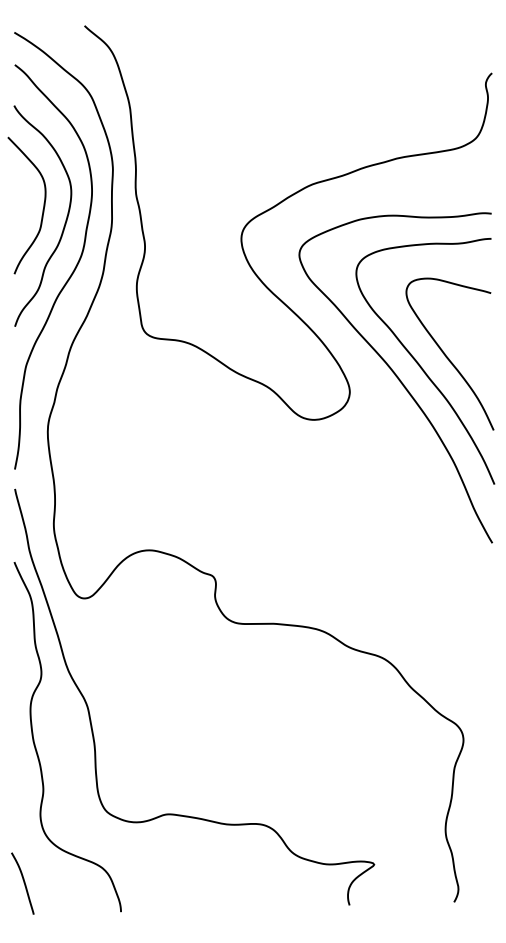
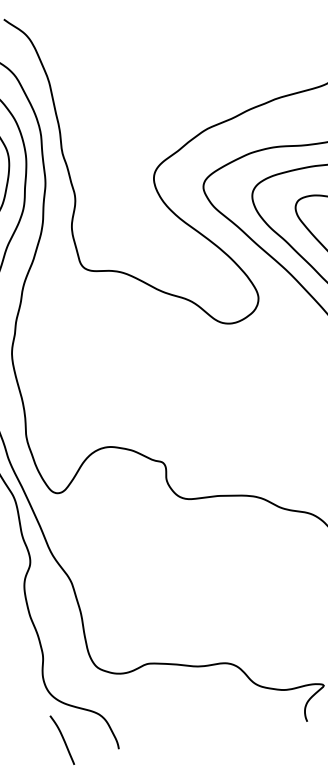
curve: (23, 883) -> (62, 740), moved

